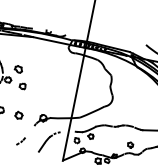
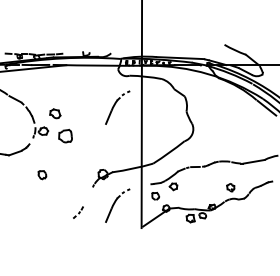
part: (62, 73) -> (117, 107), added
part: (22, 85) -> (65, 135), size x1.6
part: (19, 115) -> (68, 177), removed

